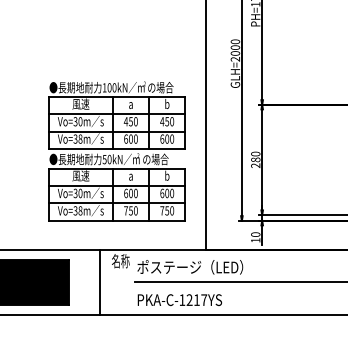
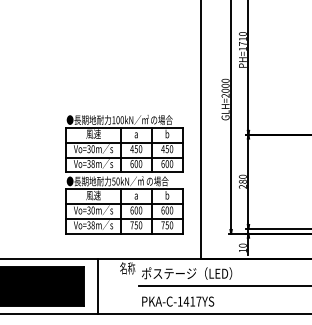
line: (99, 282) -> (97, 286), moved
text: (189, 299) -> (186, 301), PKA-C-1217YS -> PKA-C-1417YS

